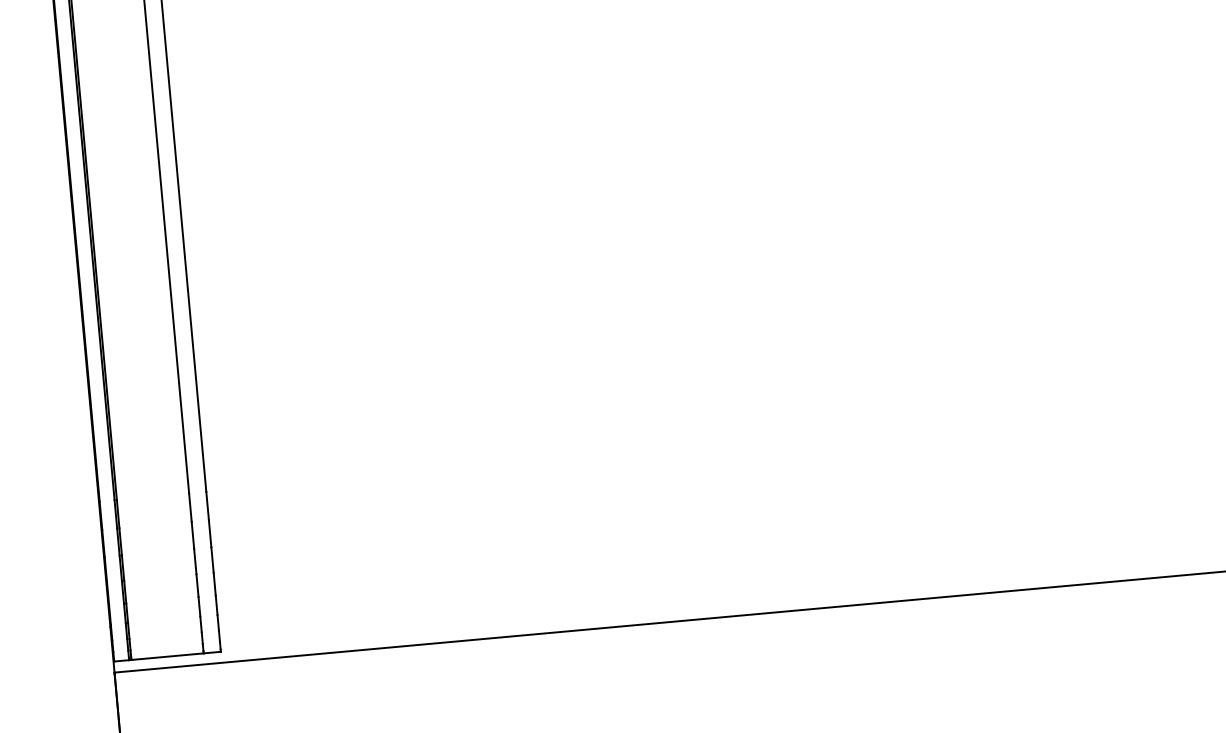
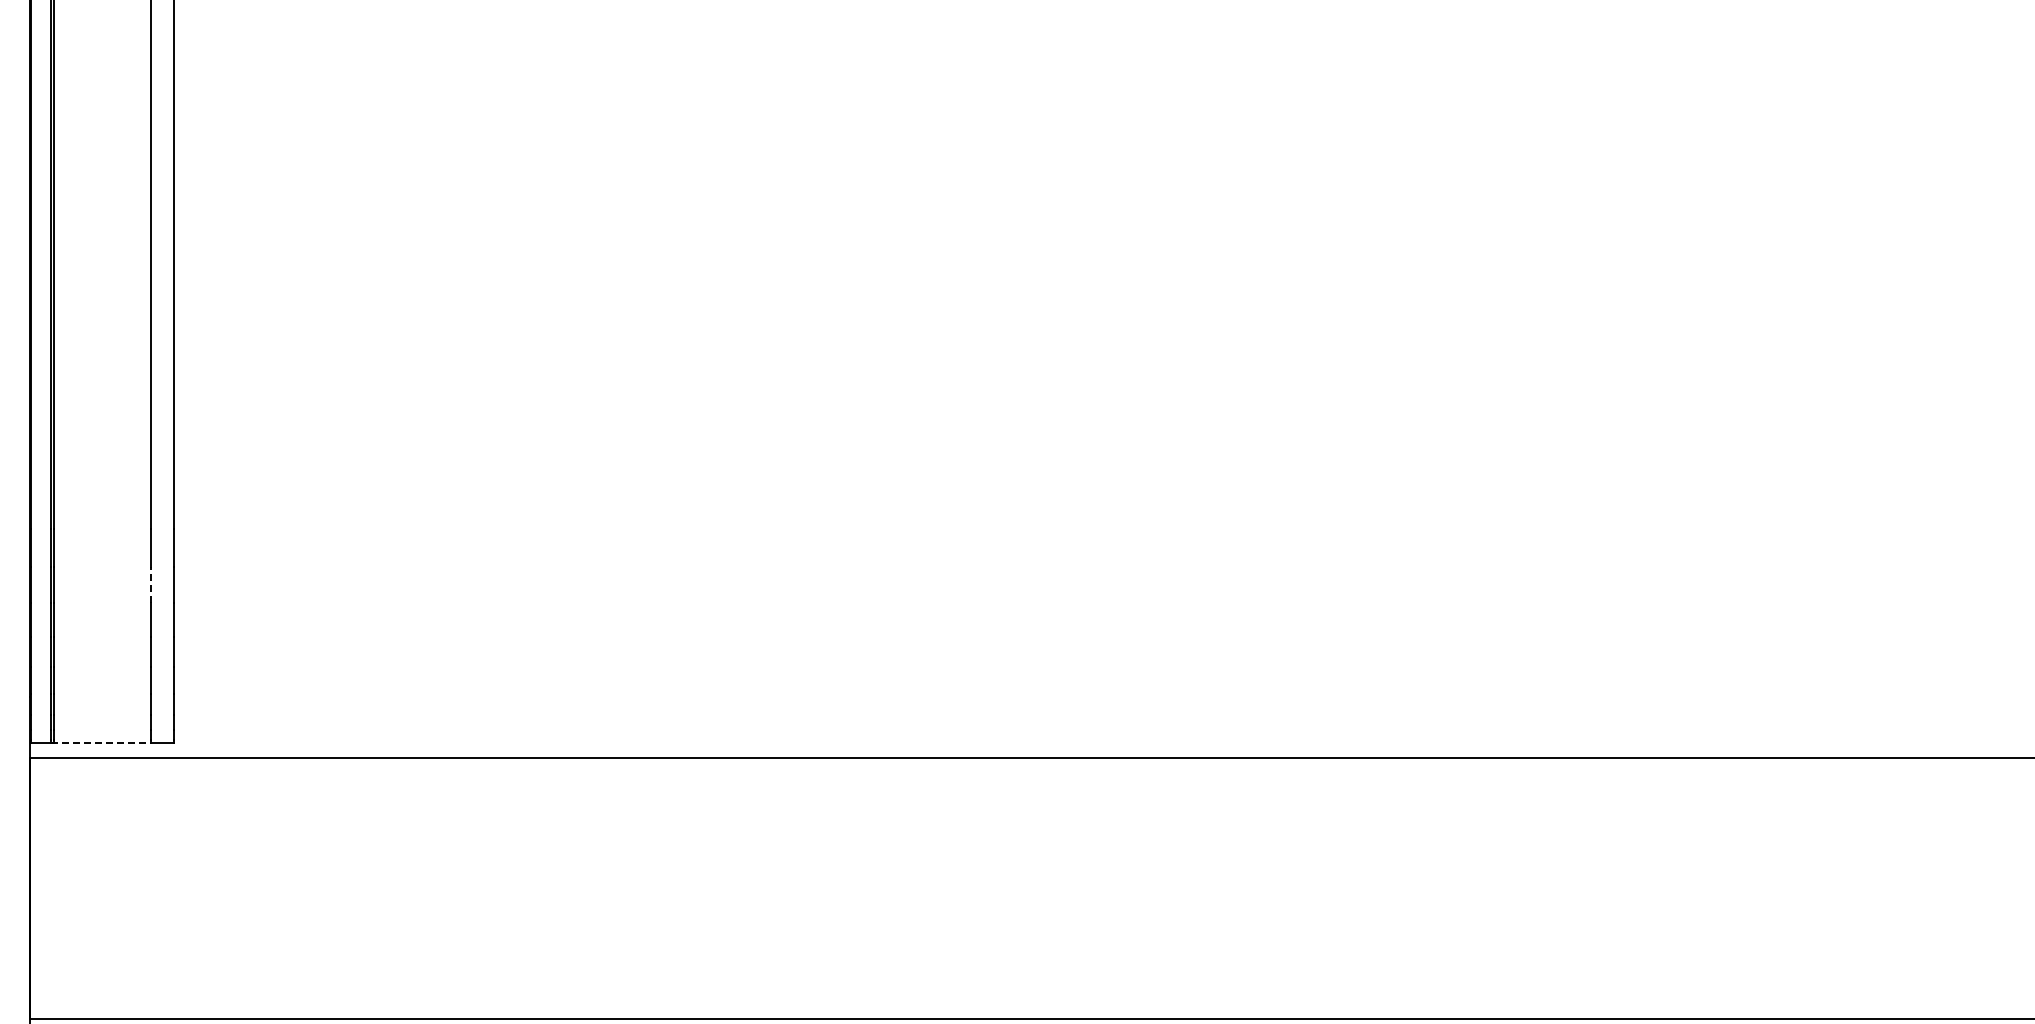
line: (192, 535) -> (150, 584), solid -> dashed
line: (166, 656) -> (101, 742), solid -> dashed

